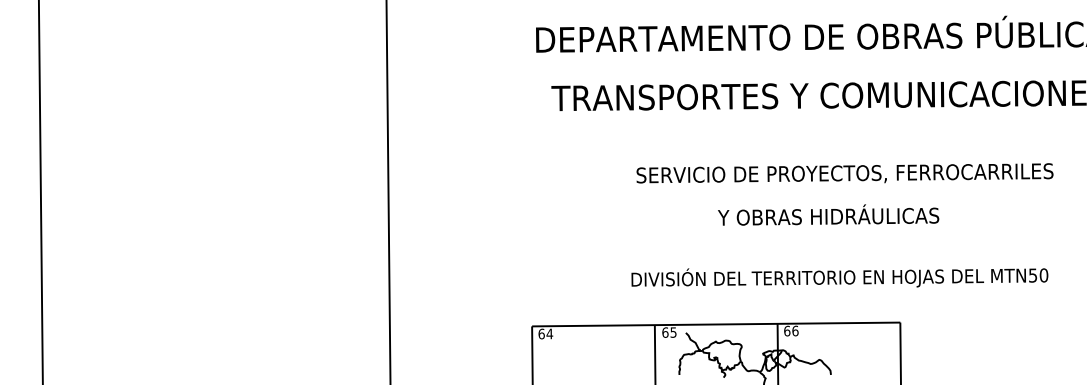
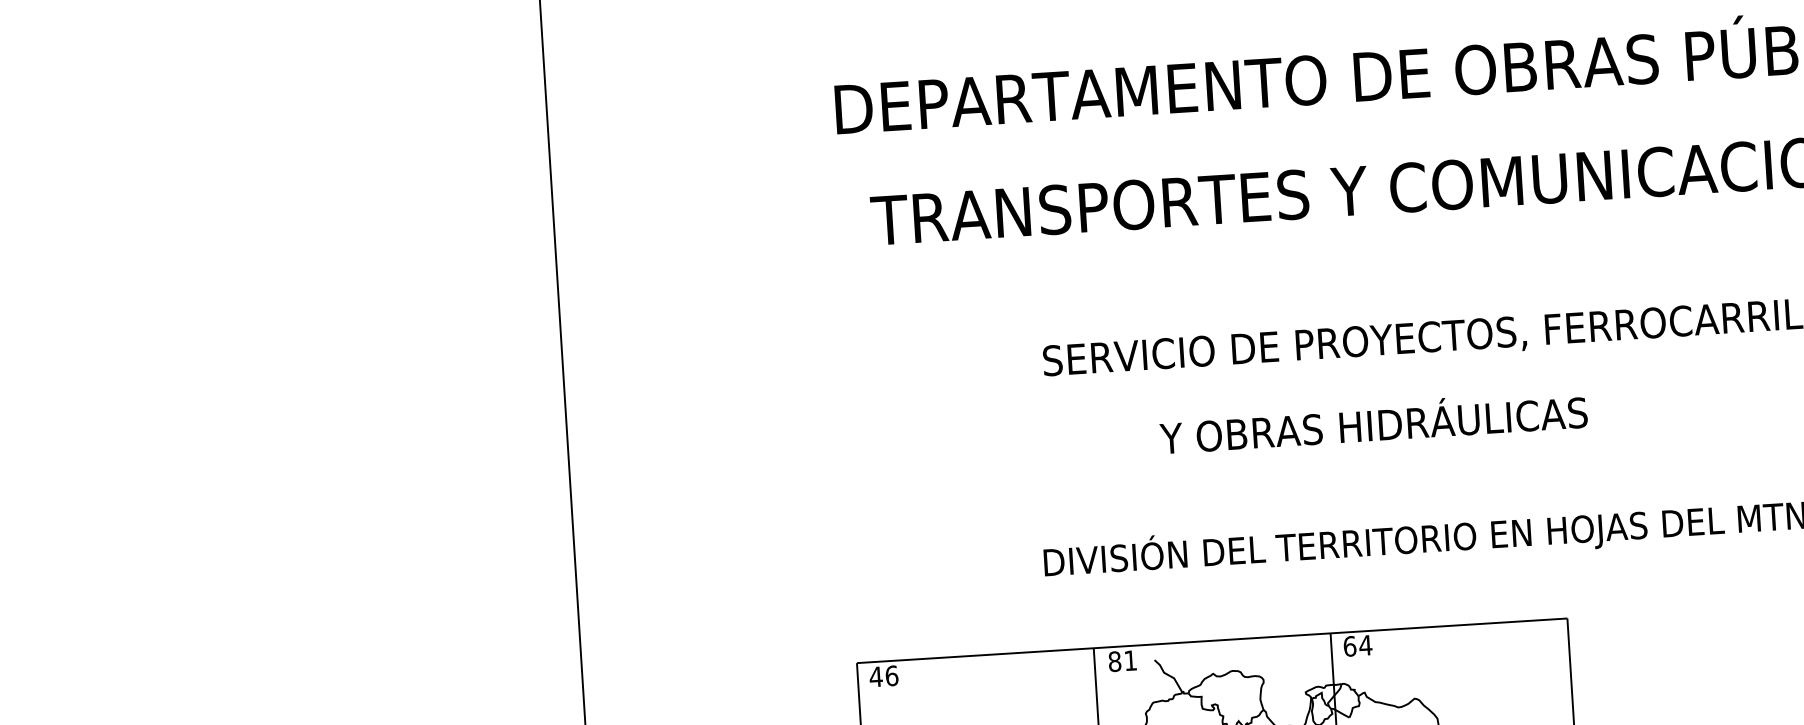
text: (828, 214) -> (1373, 421), moved
text: (795, 330) -> (1365, 644), 66 -> 64
text: (669, 332) -> (1122, 660), 65 -> 81
text: (545, 333) -> (883, 675), 64 -> 46

